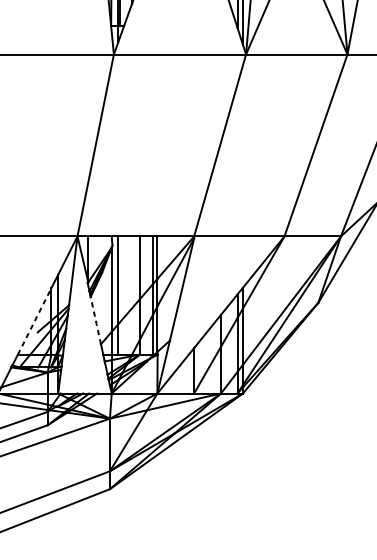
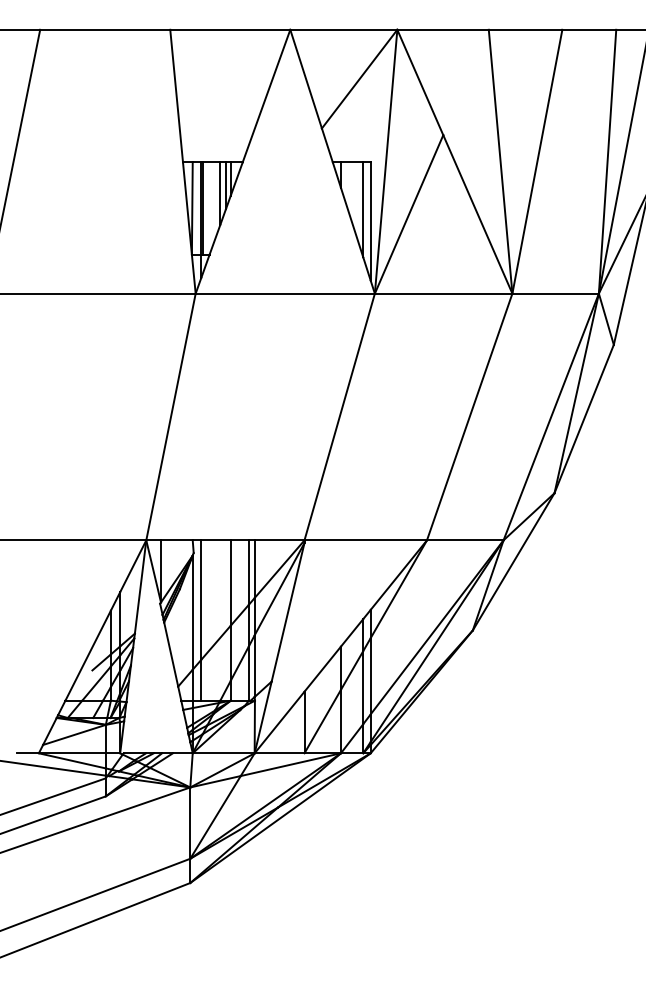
line: (96, 320) -> (171, 654), dashed -> solid
line: (34, 321) -> (88, 655), dashed -> solid

